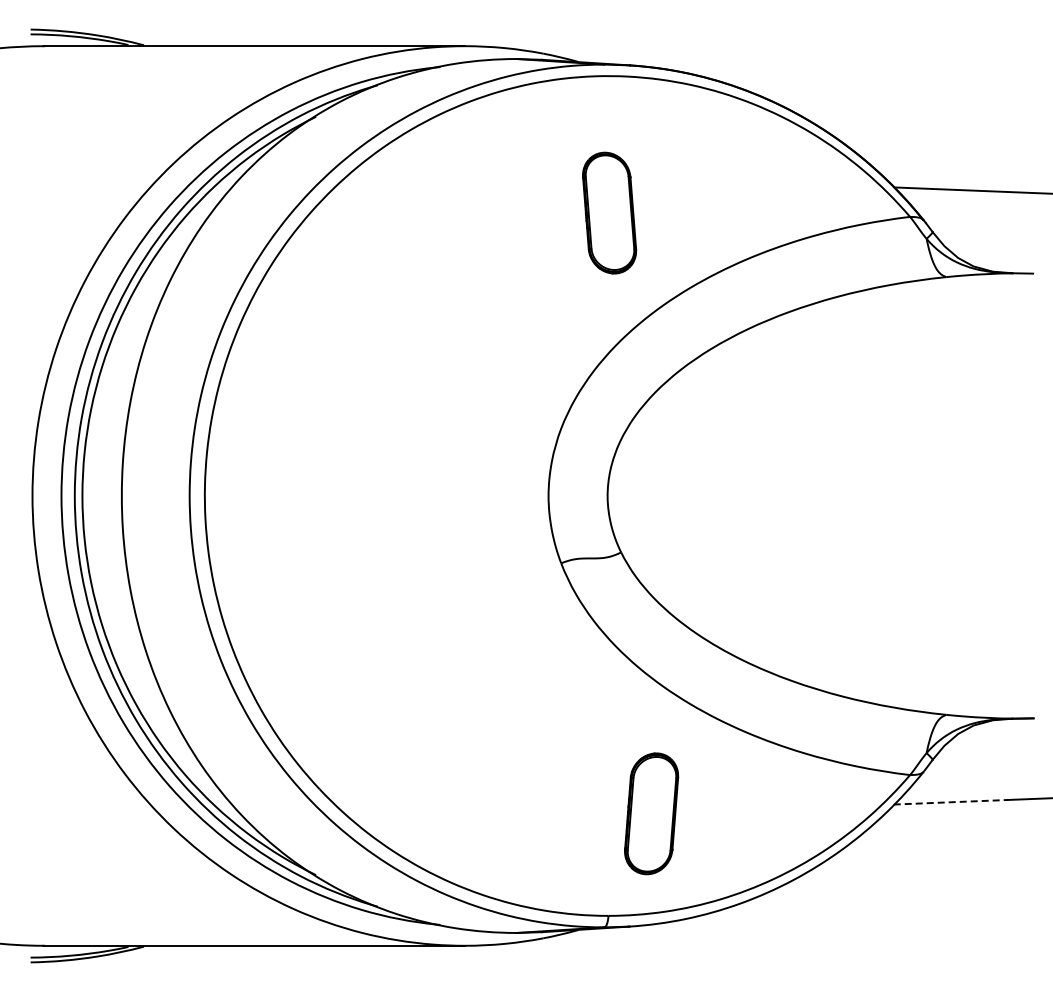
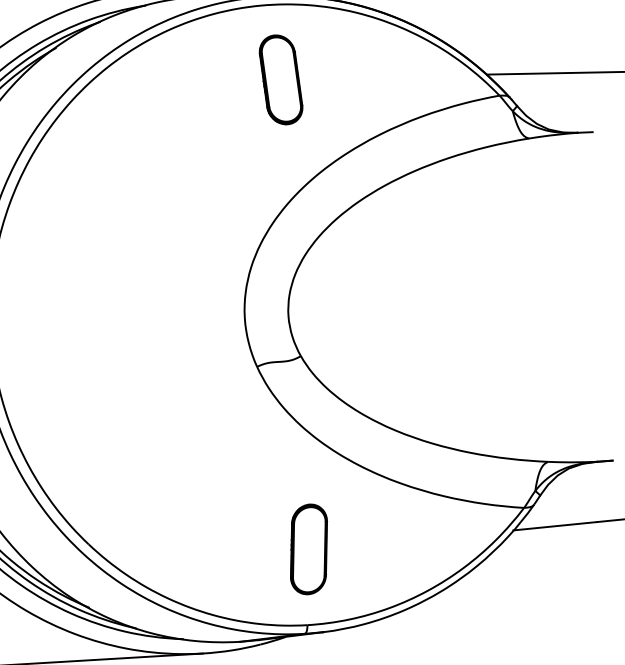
part: (609, 212) -> (281, 79), moved
line: (950, 802) -> (555, 526), dashed -> solid
part: (651, 813) -> (308, 549), moved

